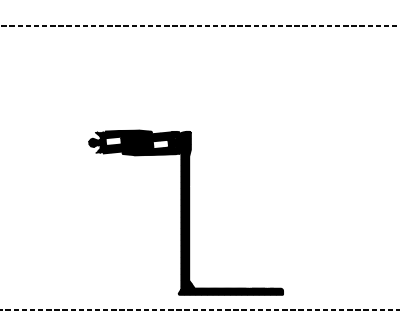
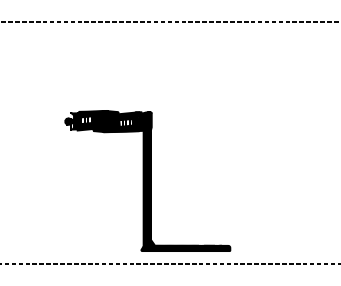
part: (185, 212) -> (147, 180), moved

